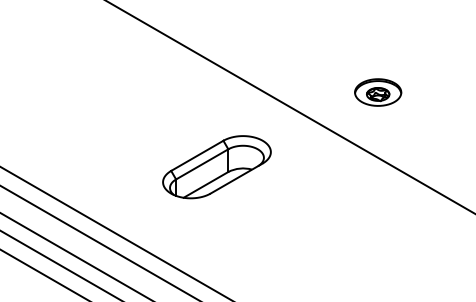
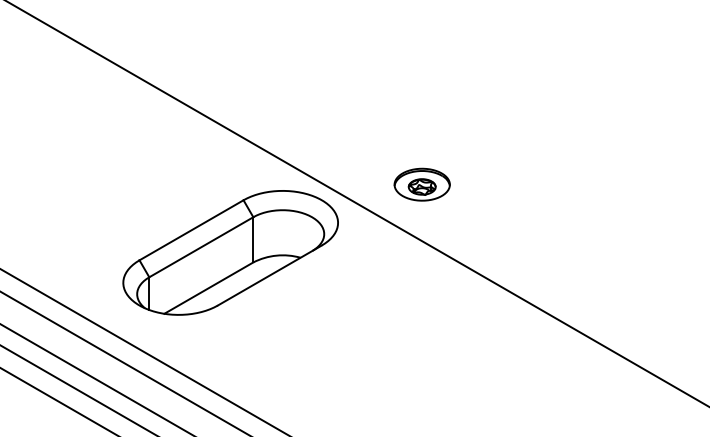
part: (377, 92) -> (421, 184), moved
part: (216, 166) -> (230, 252), size x1.67

